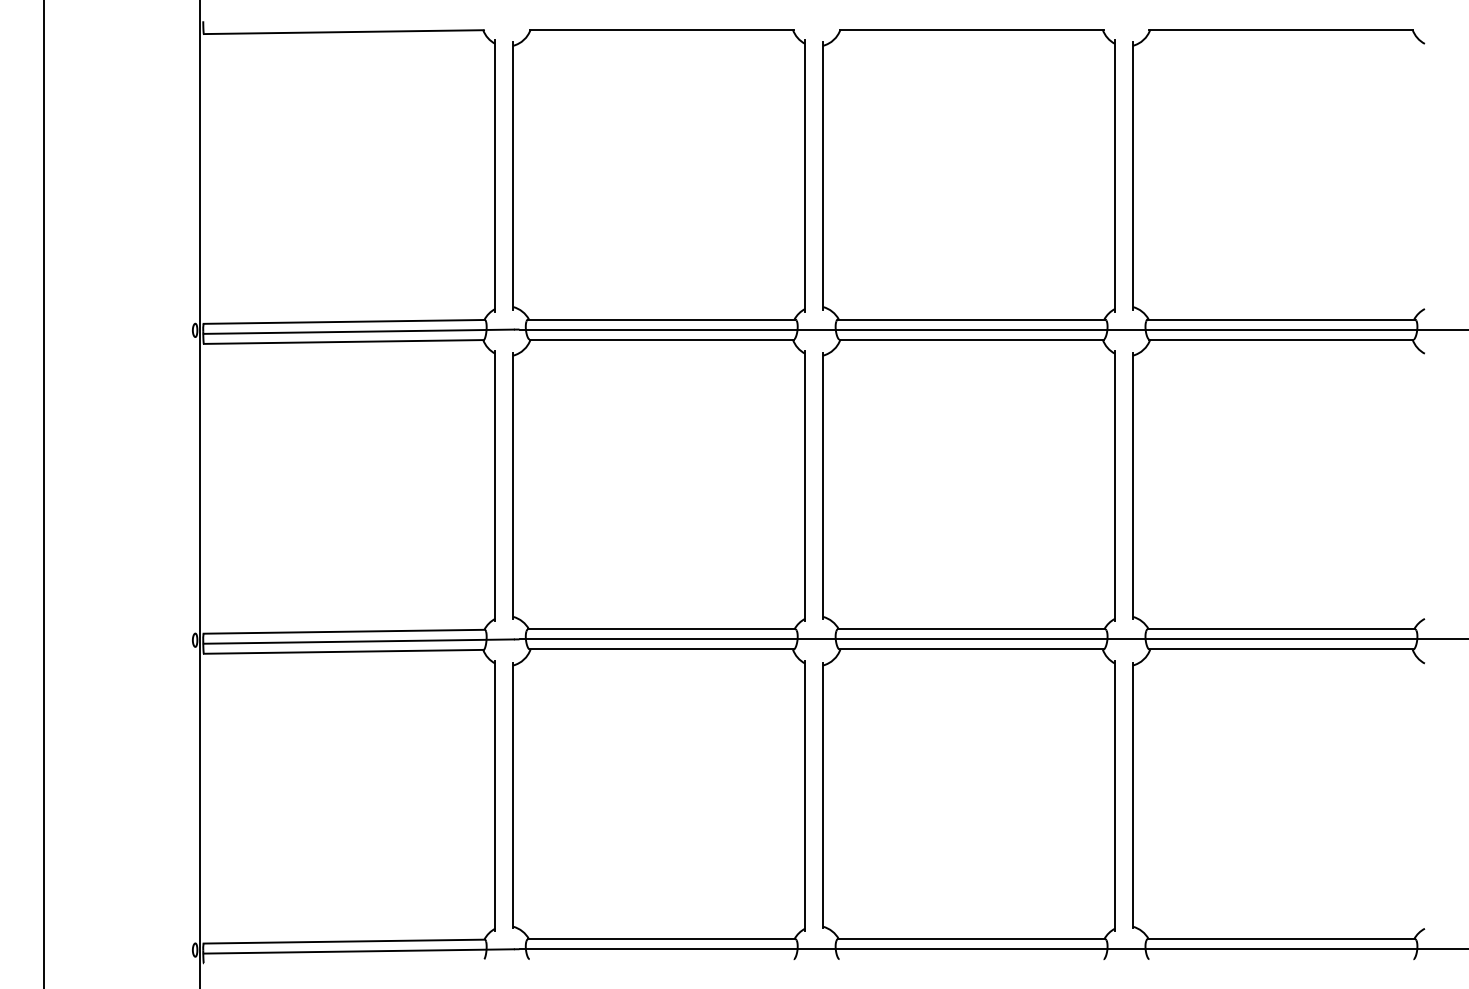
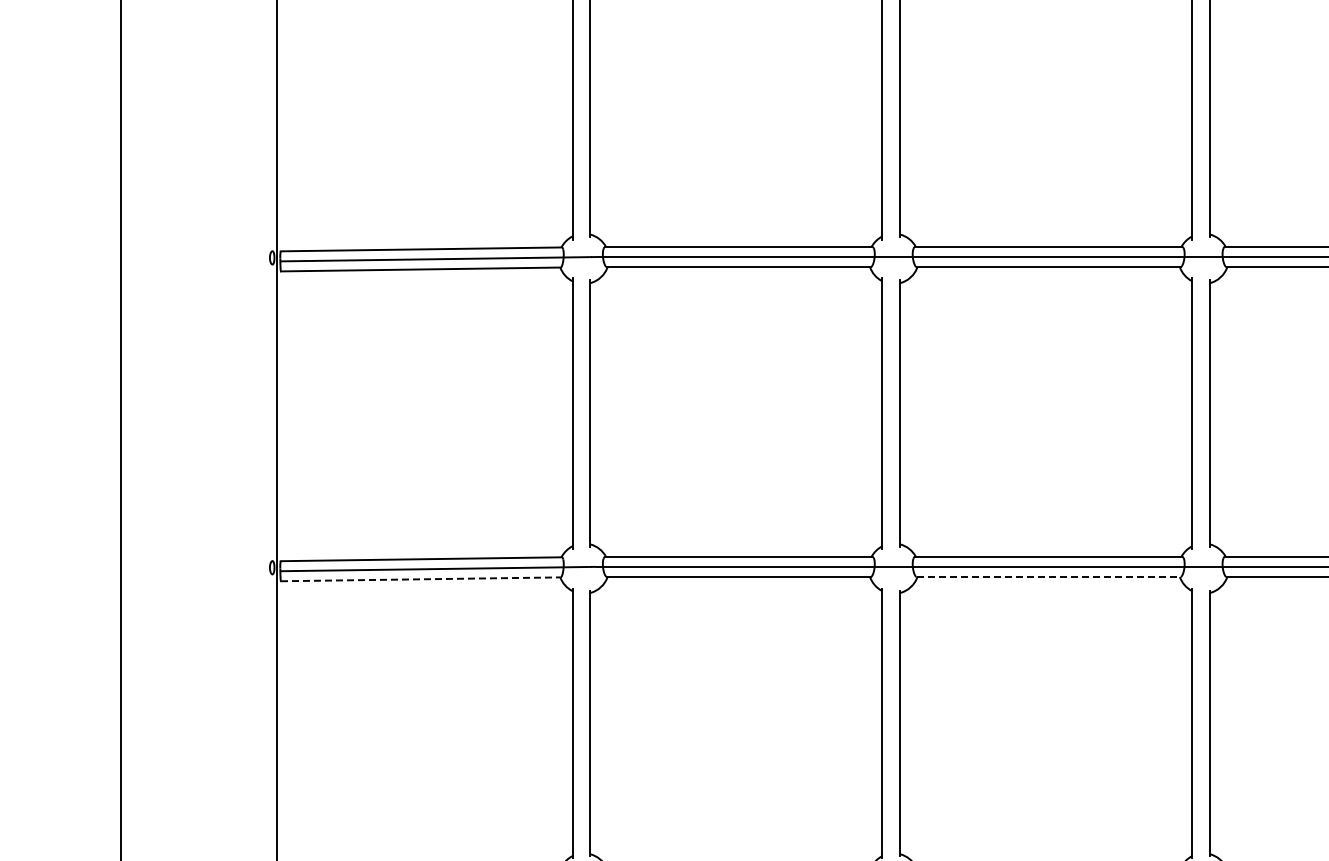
line: (972, 649) -> (1049, 576), solid -> dashed
line: (343, 651) -> (420, 578), solid -> dashed

